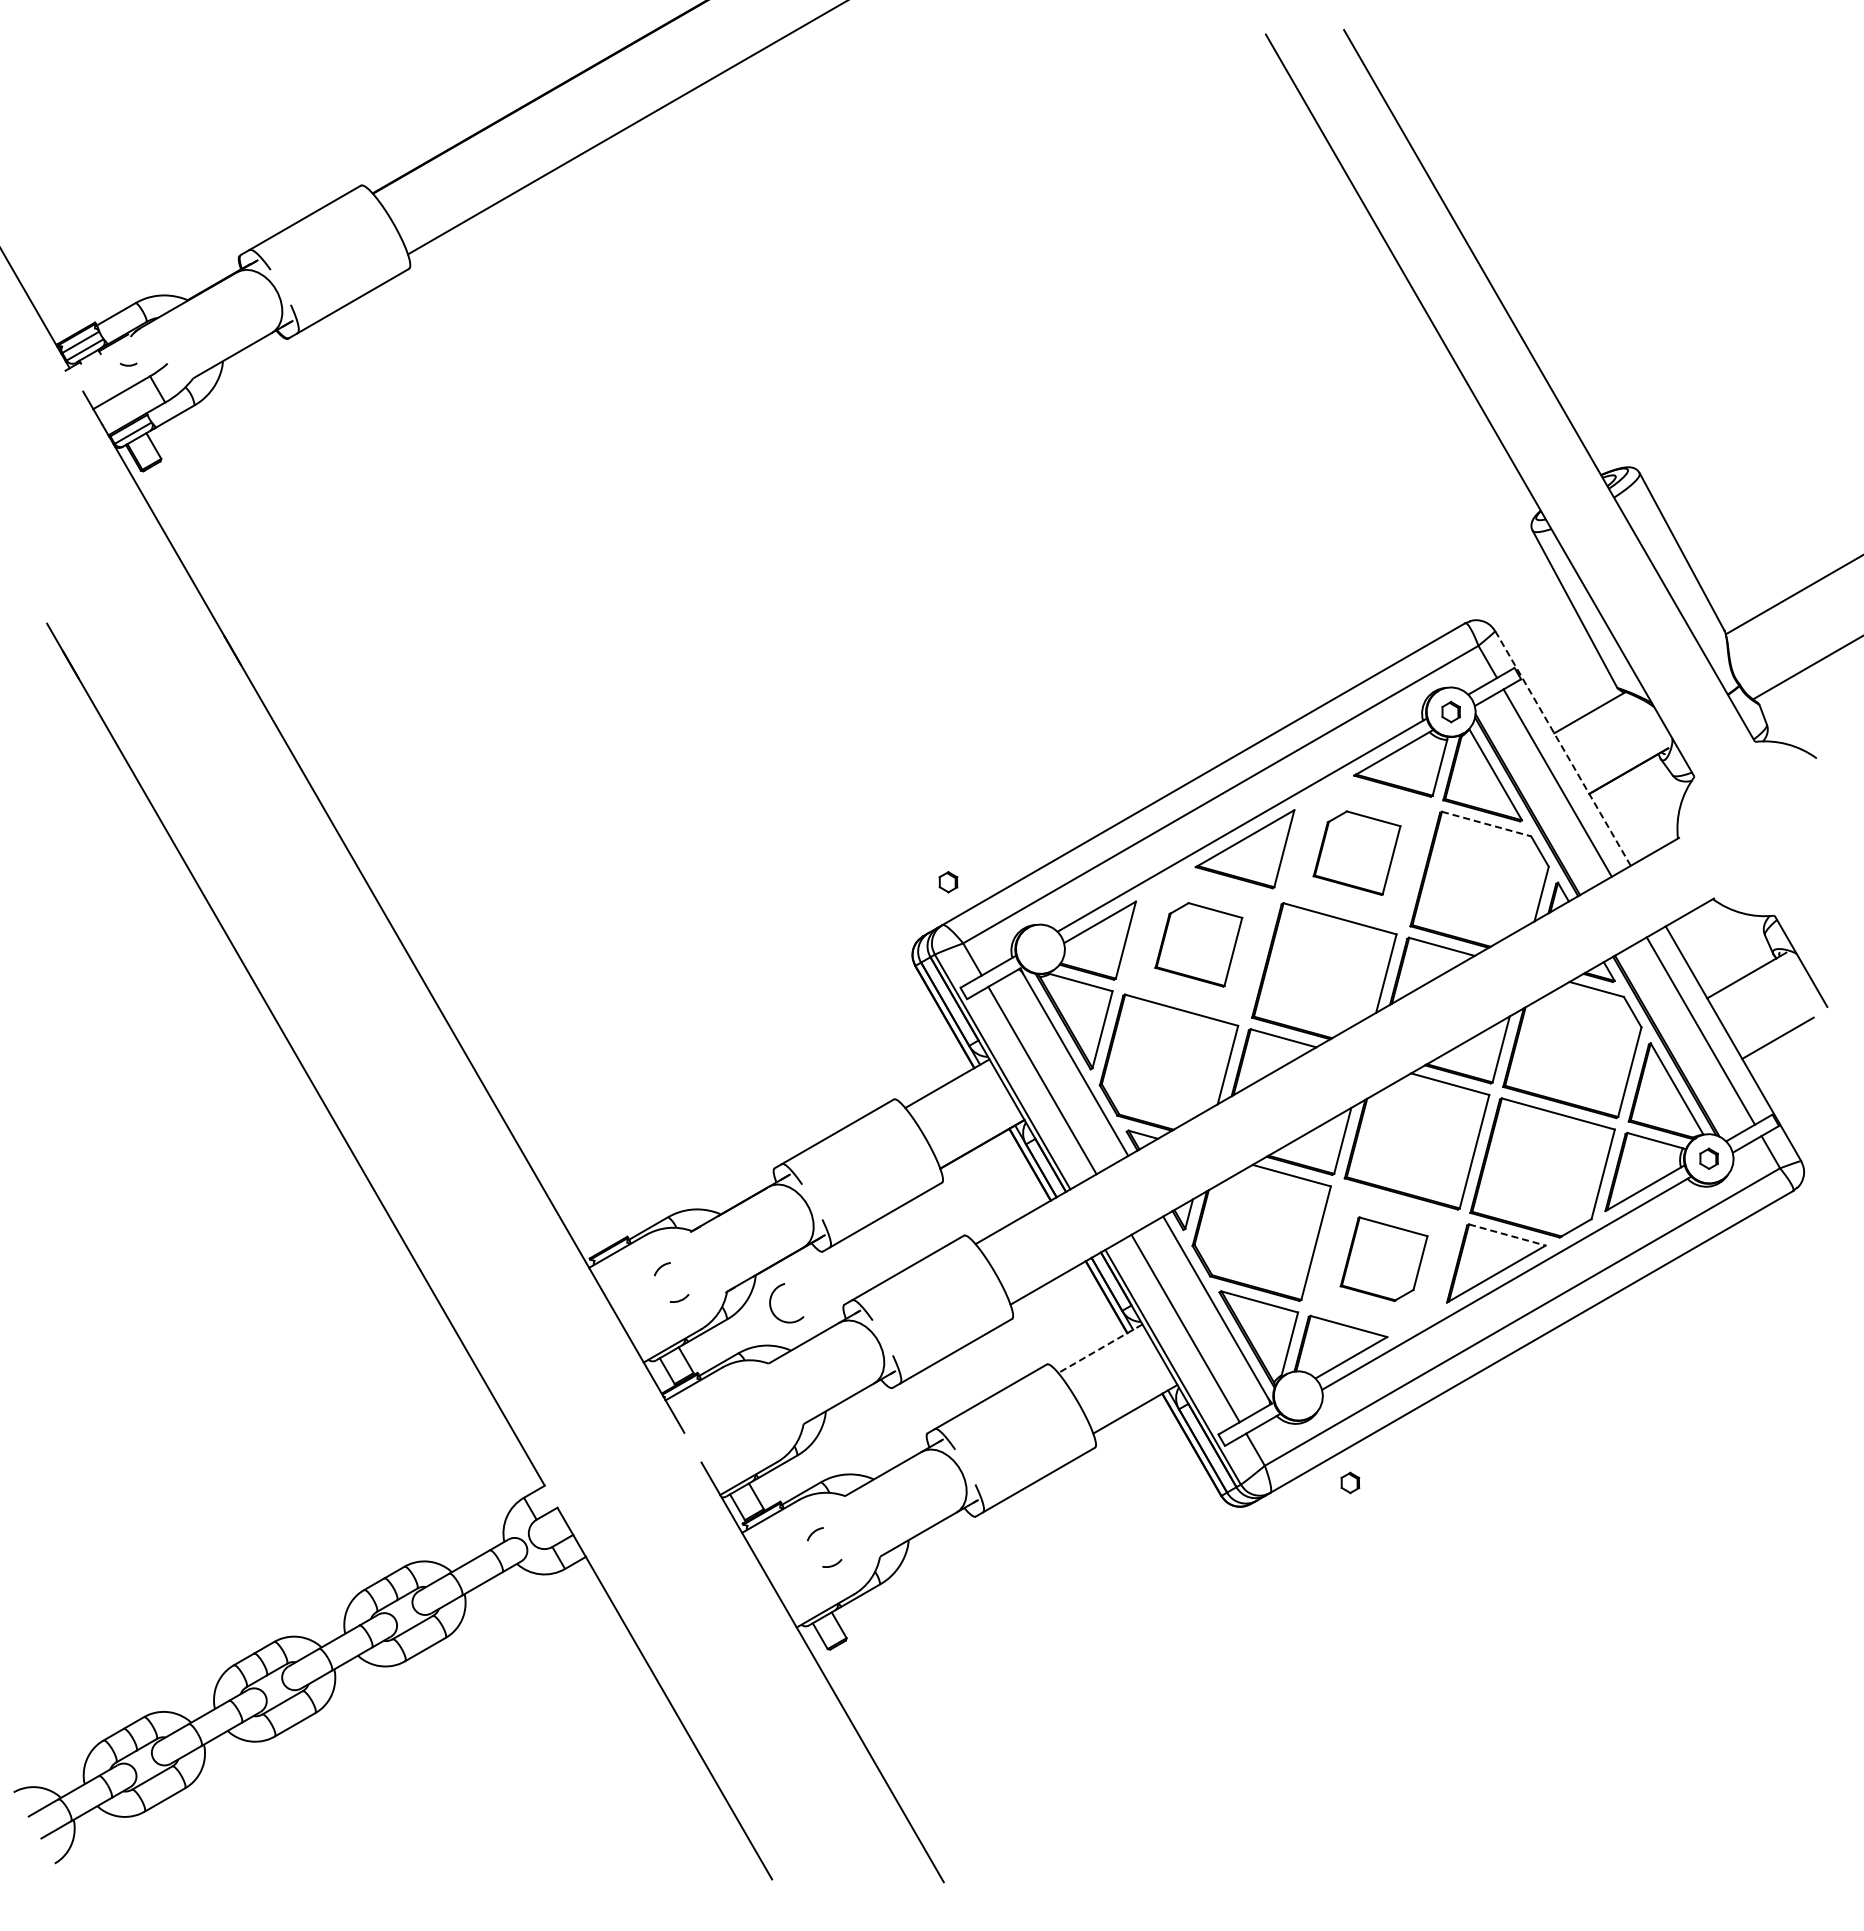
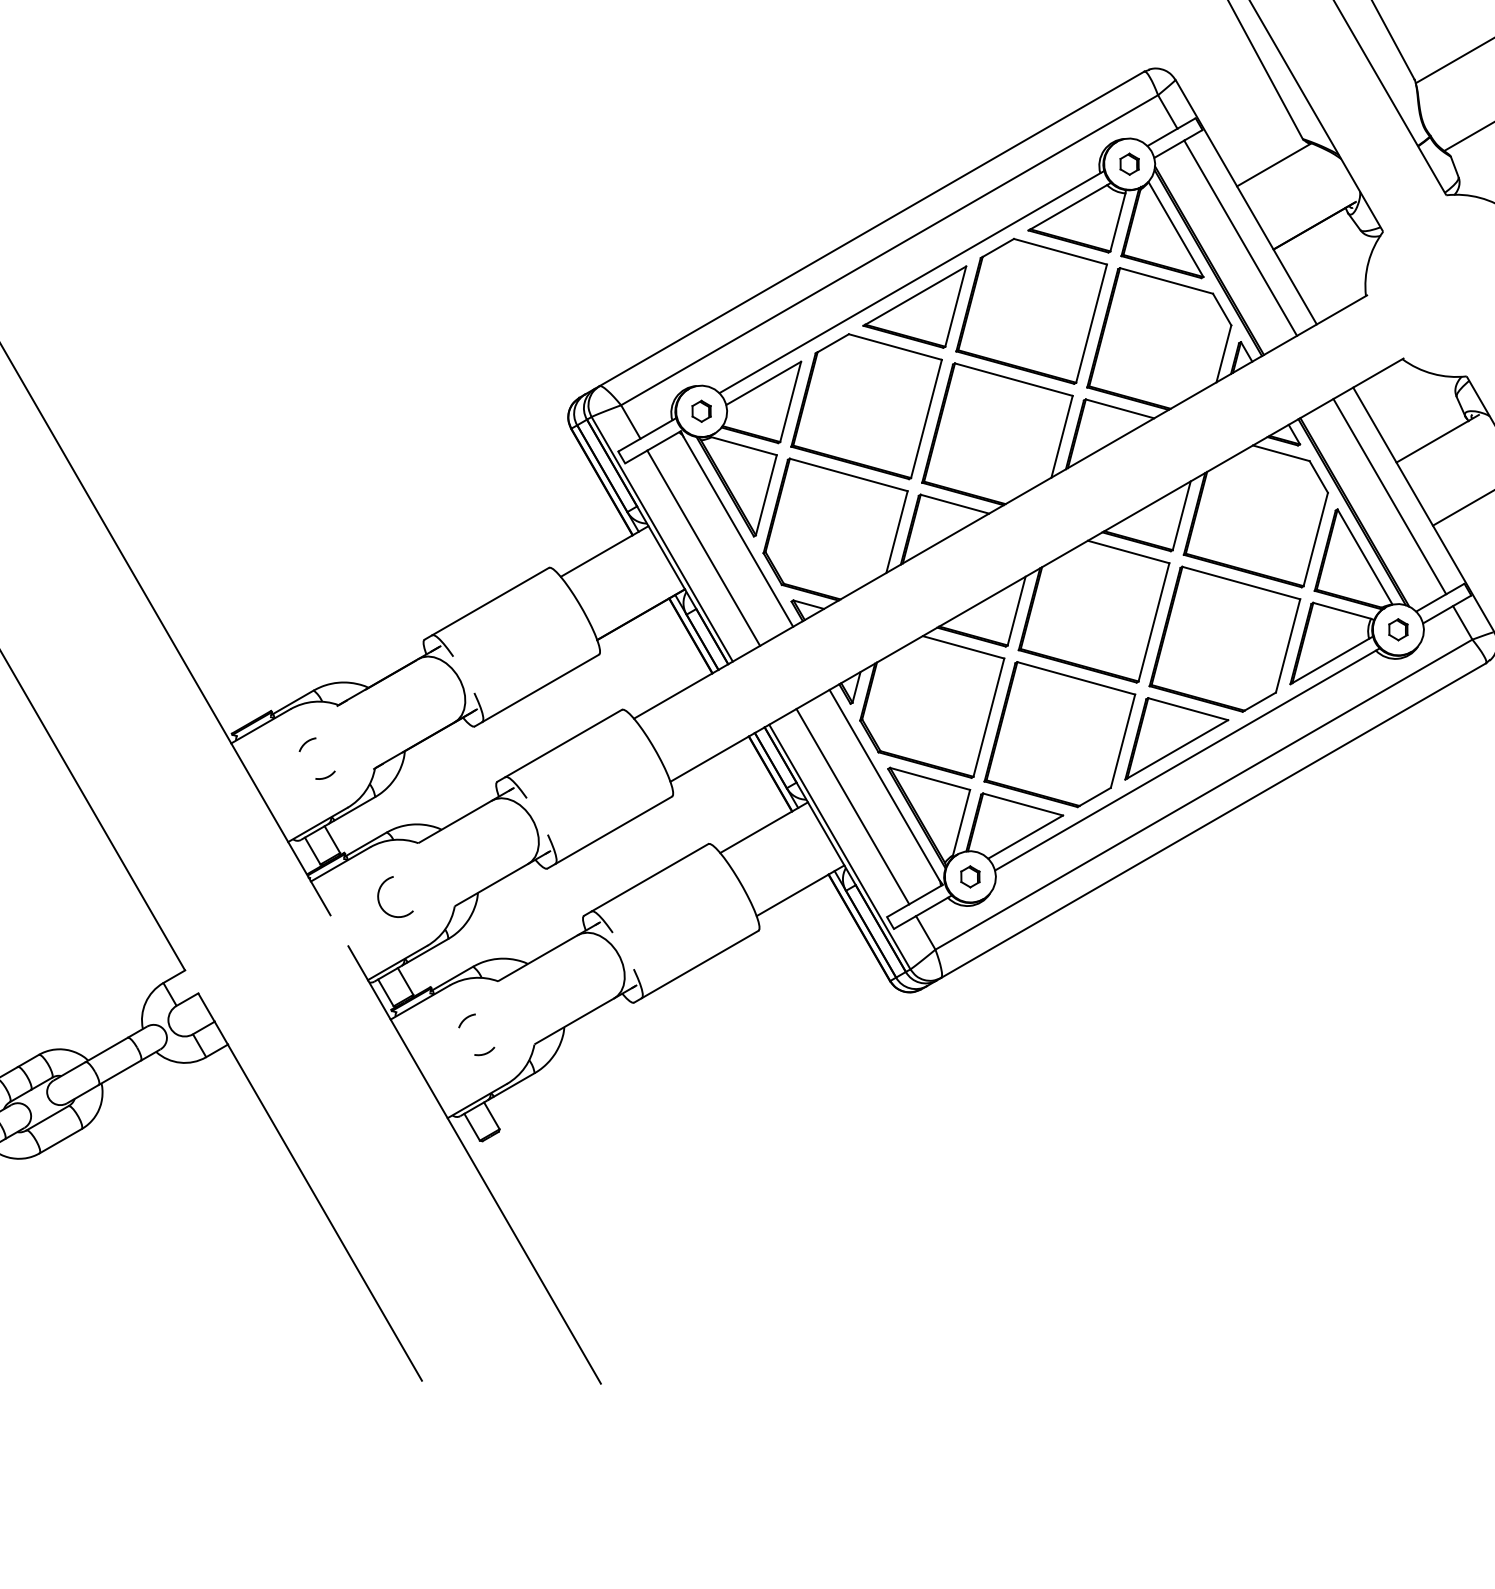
line: (1563, 748) -> (1246, 202), dashed -> solid
line: (1487, 824) -> (1167, 281), dashed -> solid
part: (1356, 852) -> (1030, 310), size x1.67
part: (948, 882) -> (701, 411), moved
part: (1198, 944) -> (866, 406), size x1.67
line: (1507, 1235) -> (1188, 709), dashed -> solid
part: (1383, 1258) -> (1059, 733), size x1.67
arc: (771, 1304) -> (379, 898), moved
line: (1100, 1348) -> (764, 827), dashed -> solid
part: (1350, 1482) -> (970, 876), moved

